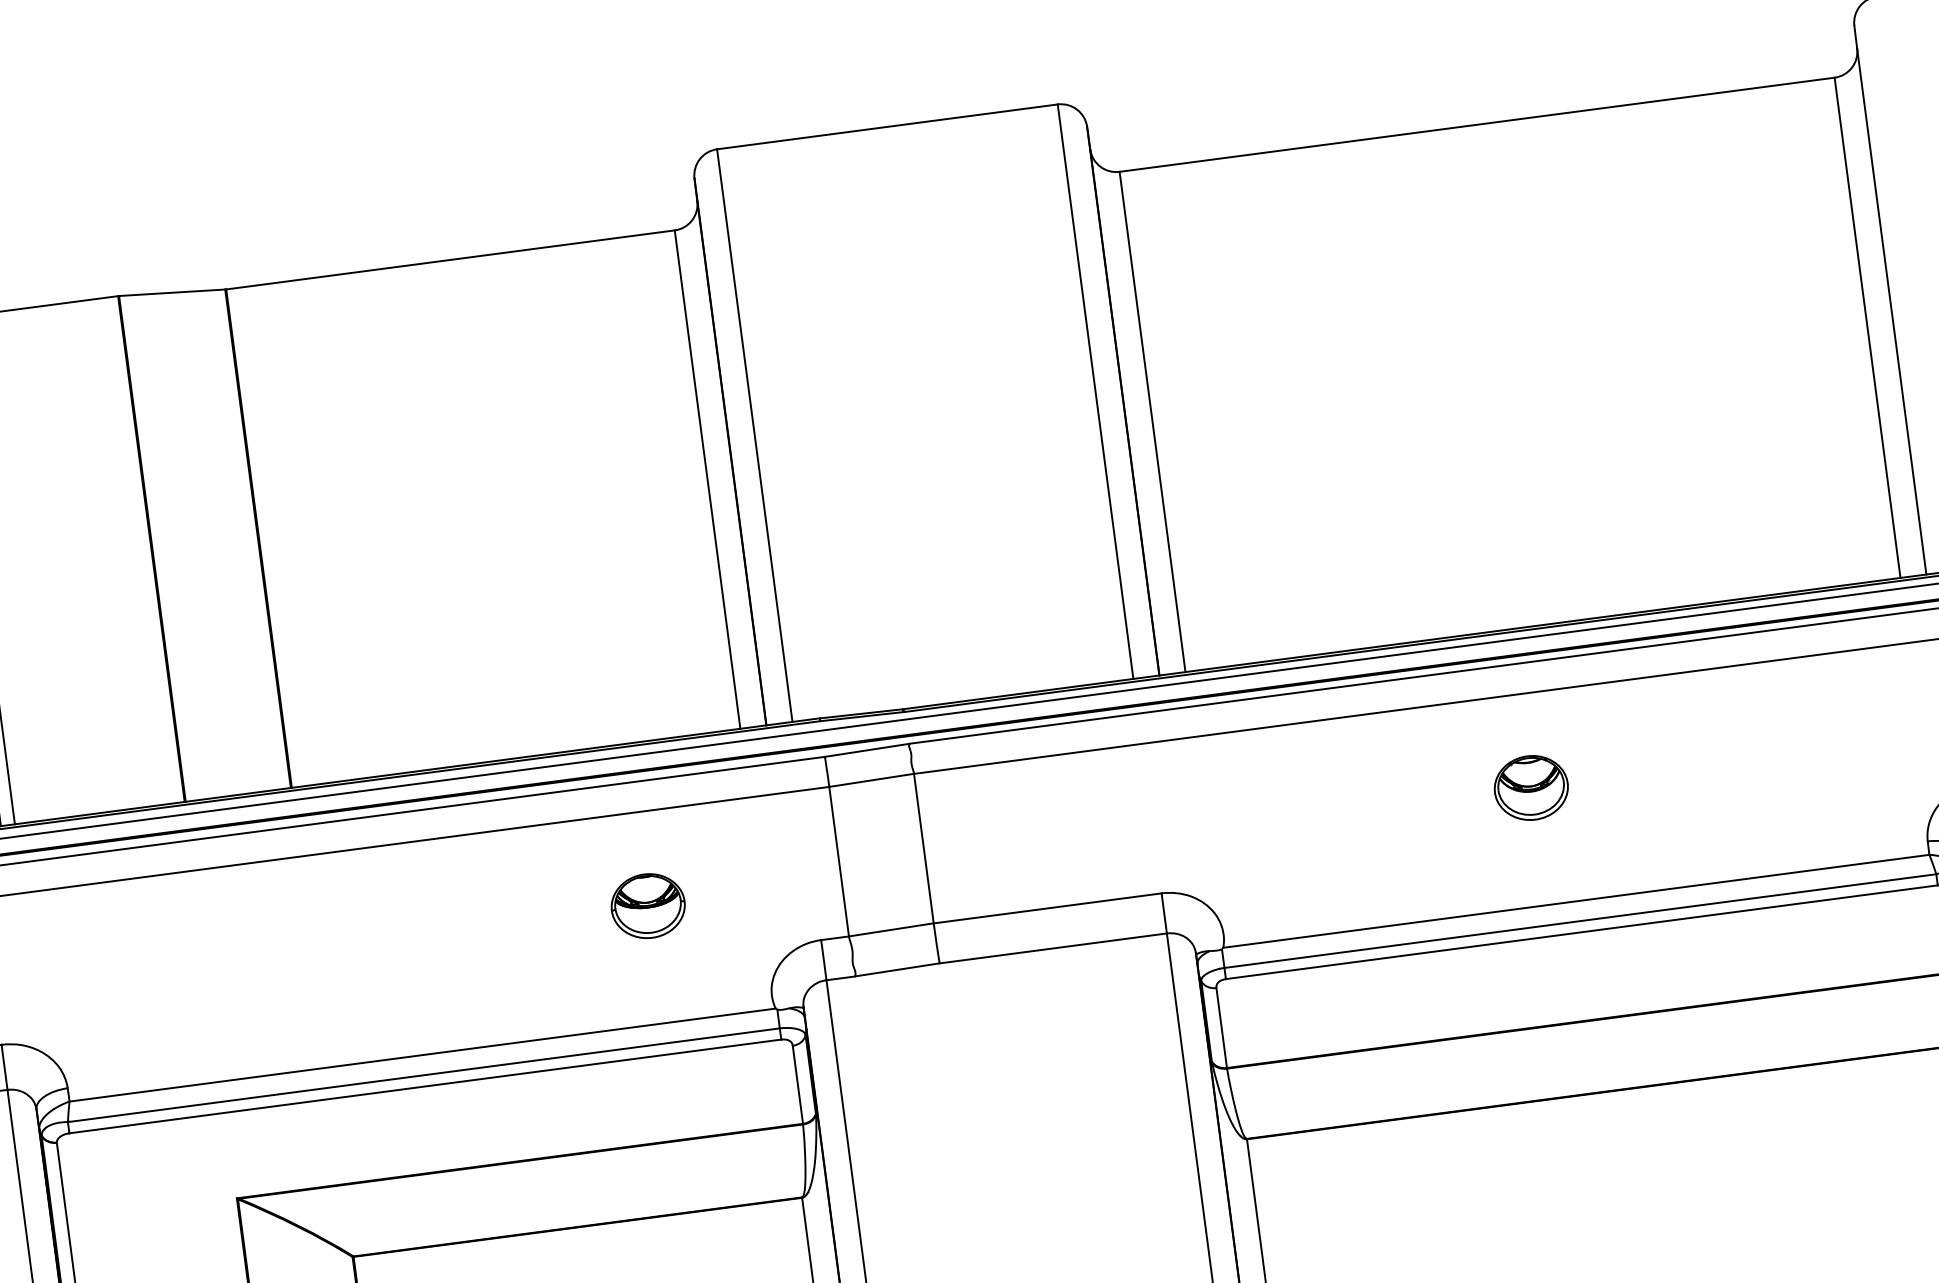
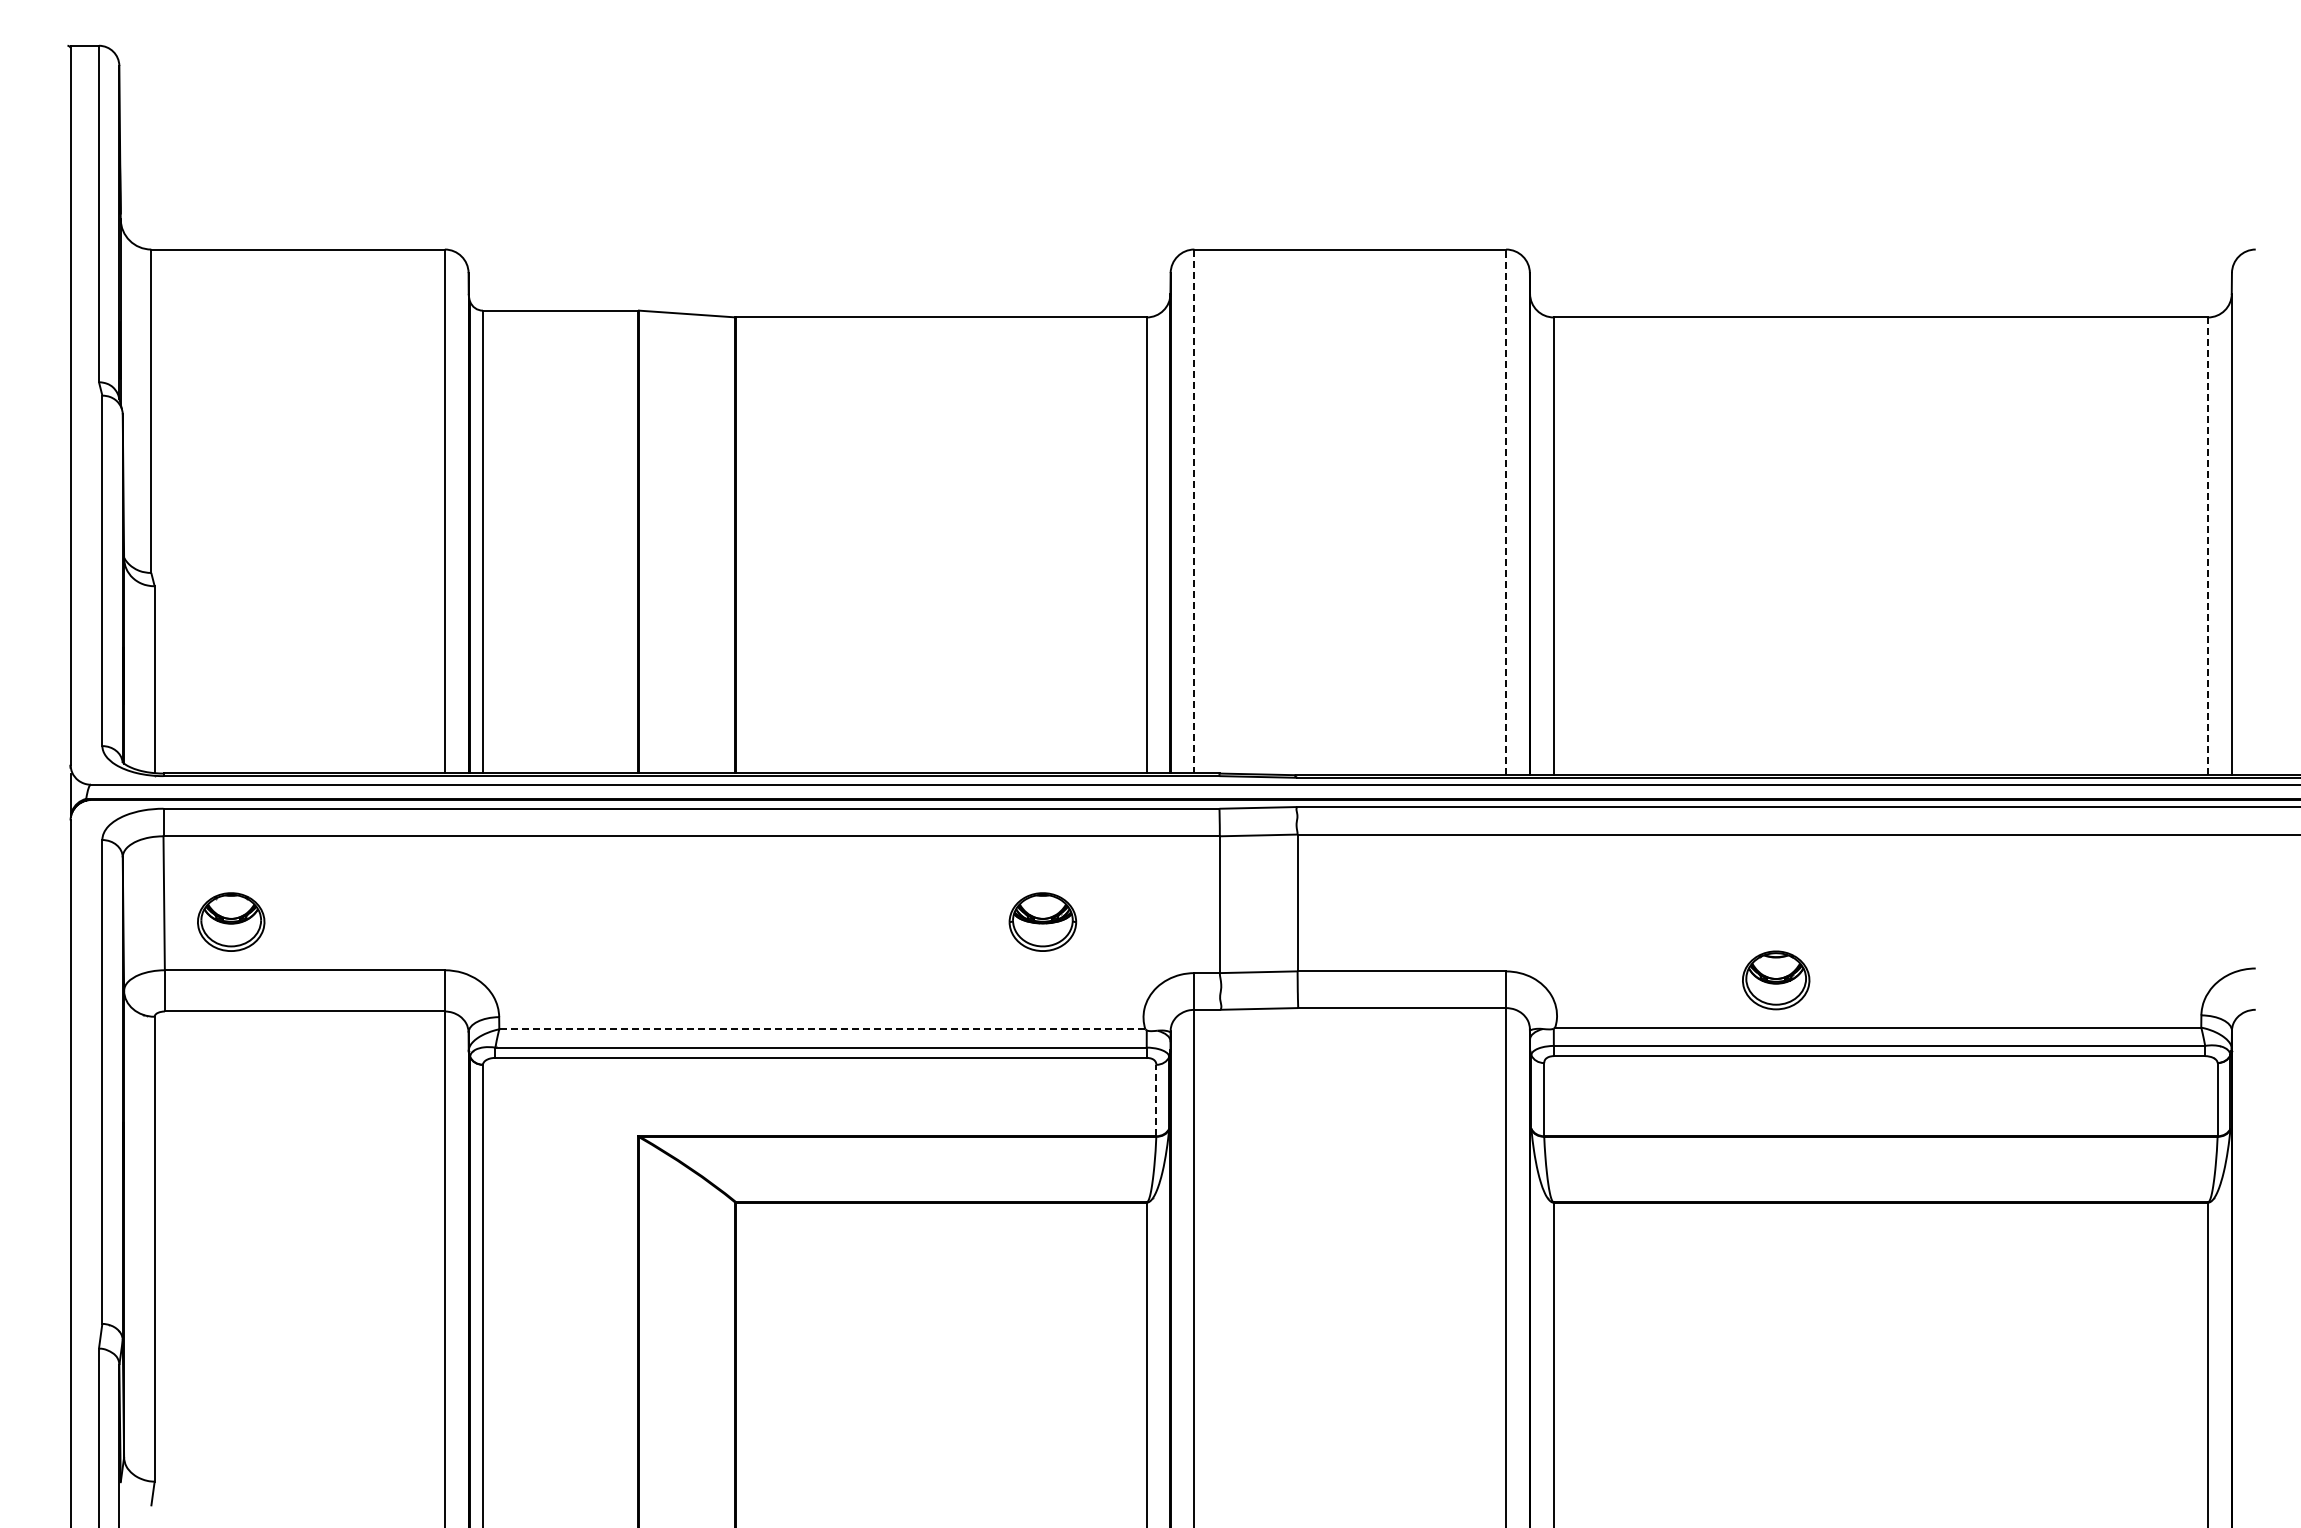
line: (1868, 327) -> (2208, 546), solid -> dashed
line: (1095, 391) -> (1506, 512), solid -> dashed
line: (754, 435) -> (1194, 511), solid -> dashed
part: (1531, 788) -> (1776, 980), moved
line: (421, 1055) -> (821, 1029), solid -> dashed
line: (798, 1084) -> (1156, 1100), solid -> dashed

